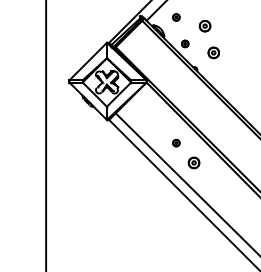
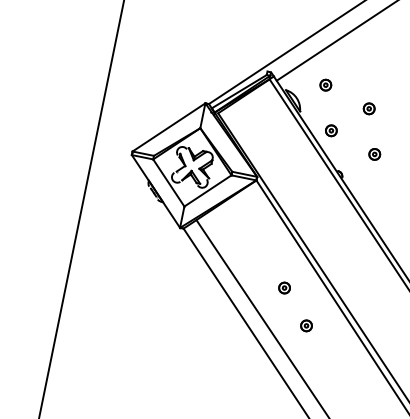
part: (204, 26) -> (368, 108), size x0.62
part: (213, 52) -> (374, 153), size x0.62
part: (193, 162) -> (305, 324), size x0.62

